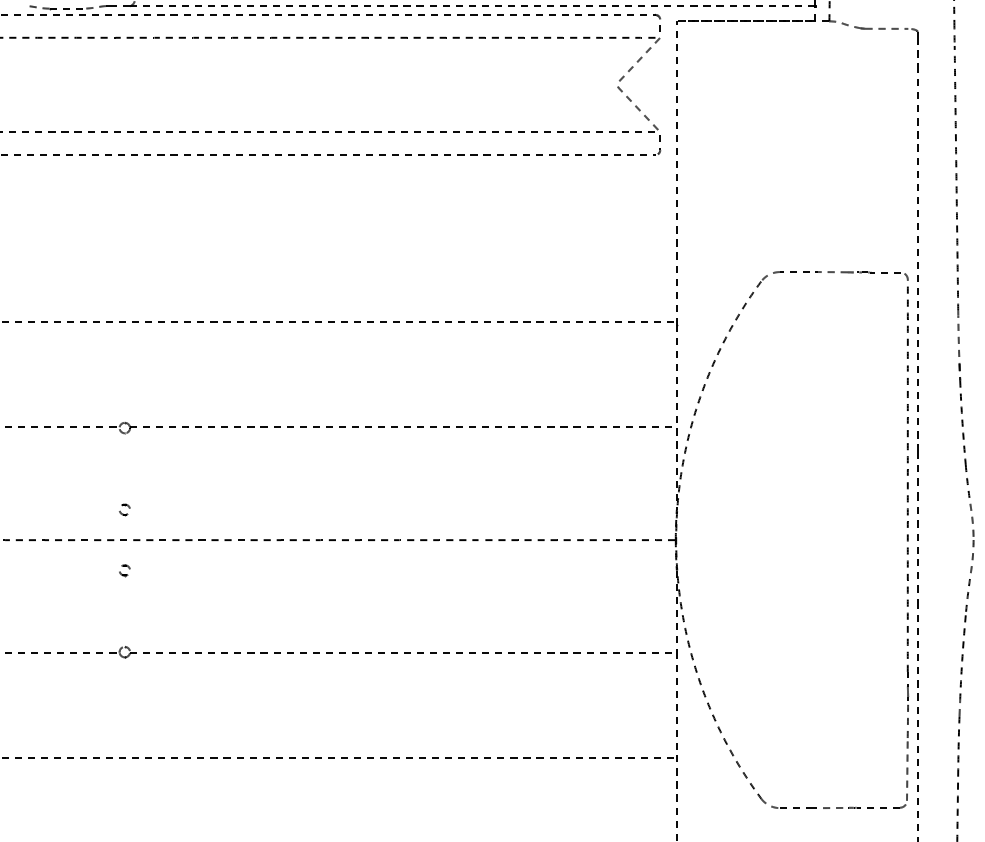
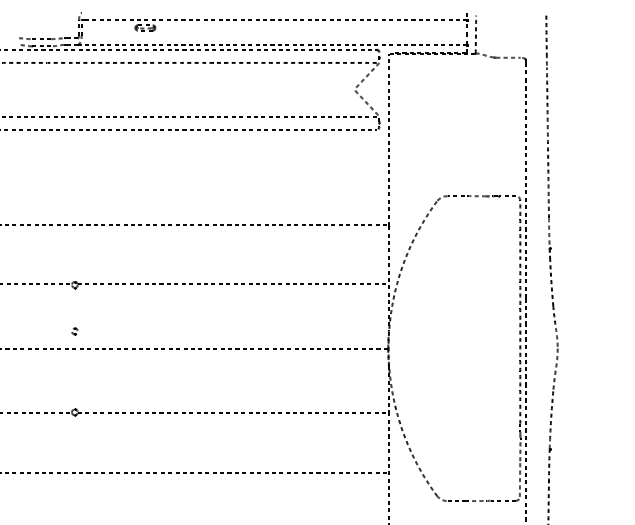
part: (124, 571) -> (74, 366), removed

